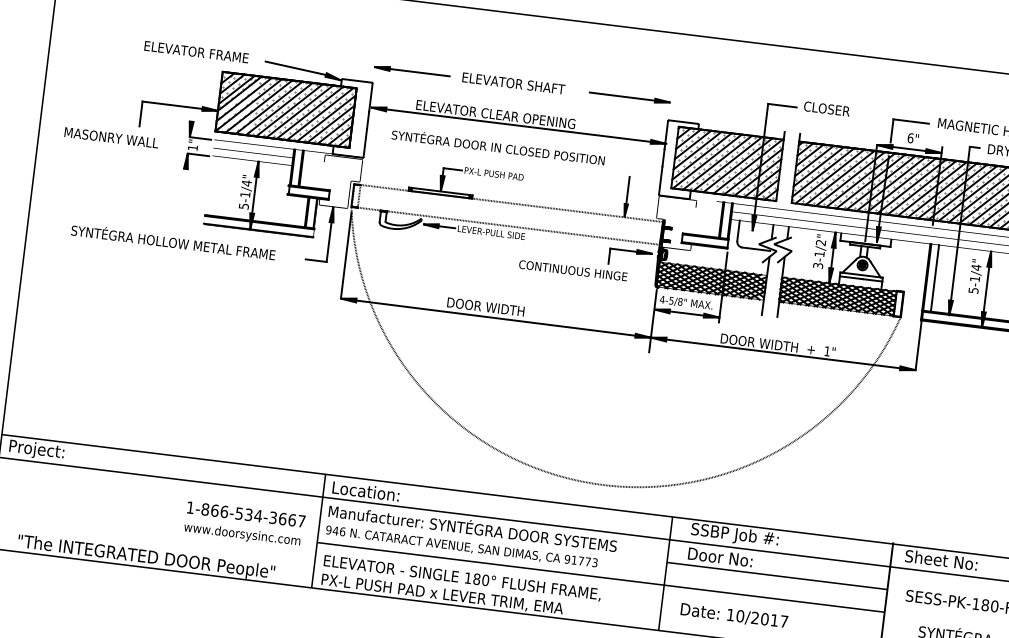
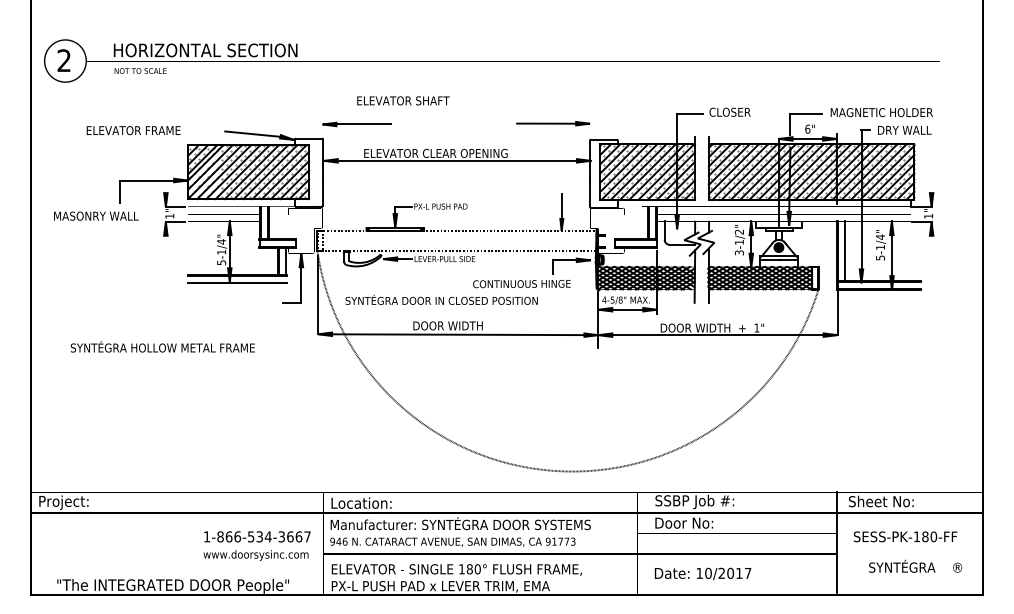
text: (196, 52) -> (133, 130), moved
text: (513, 83) -> (403, 100), moved
text: (498, 146) -> (441, 299), moved
text: (173, 241) -> (162, 346), moved

